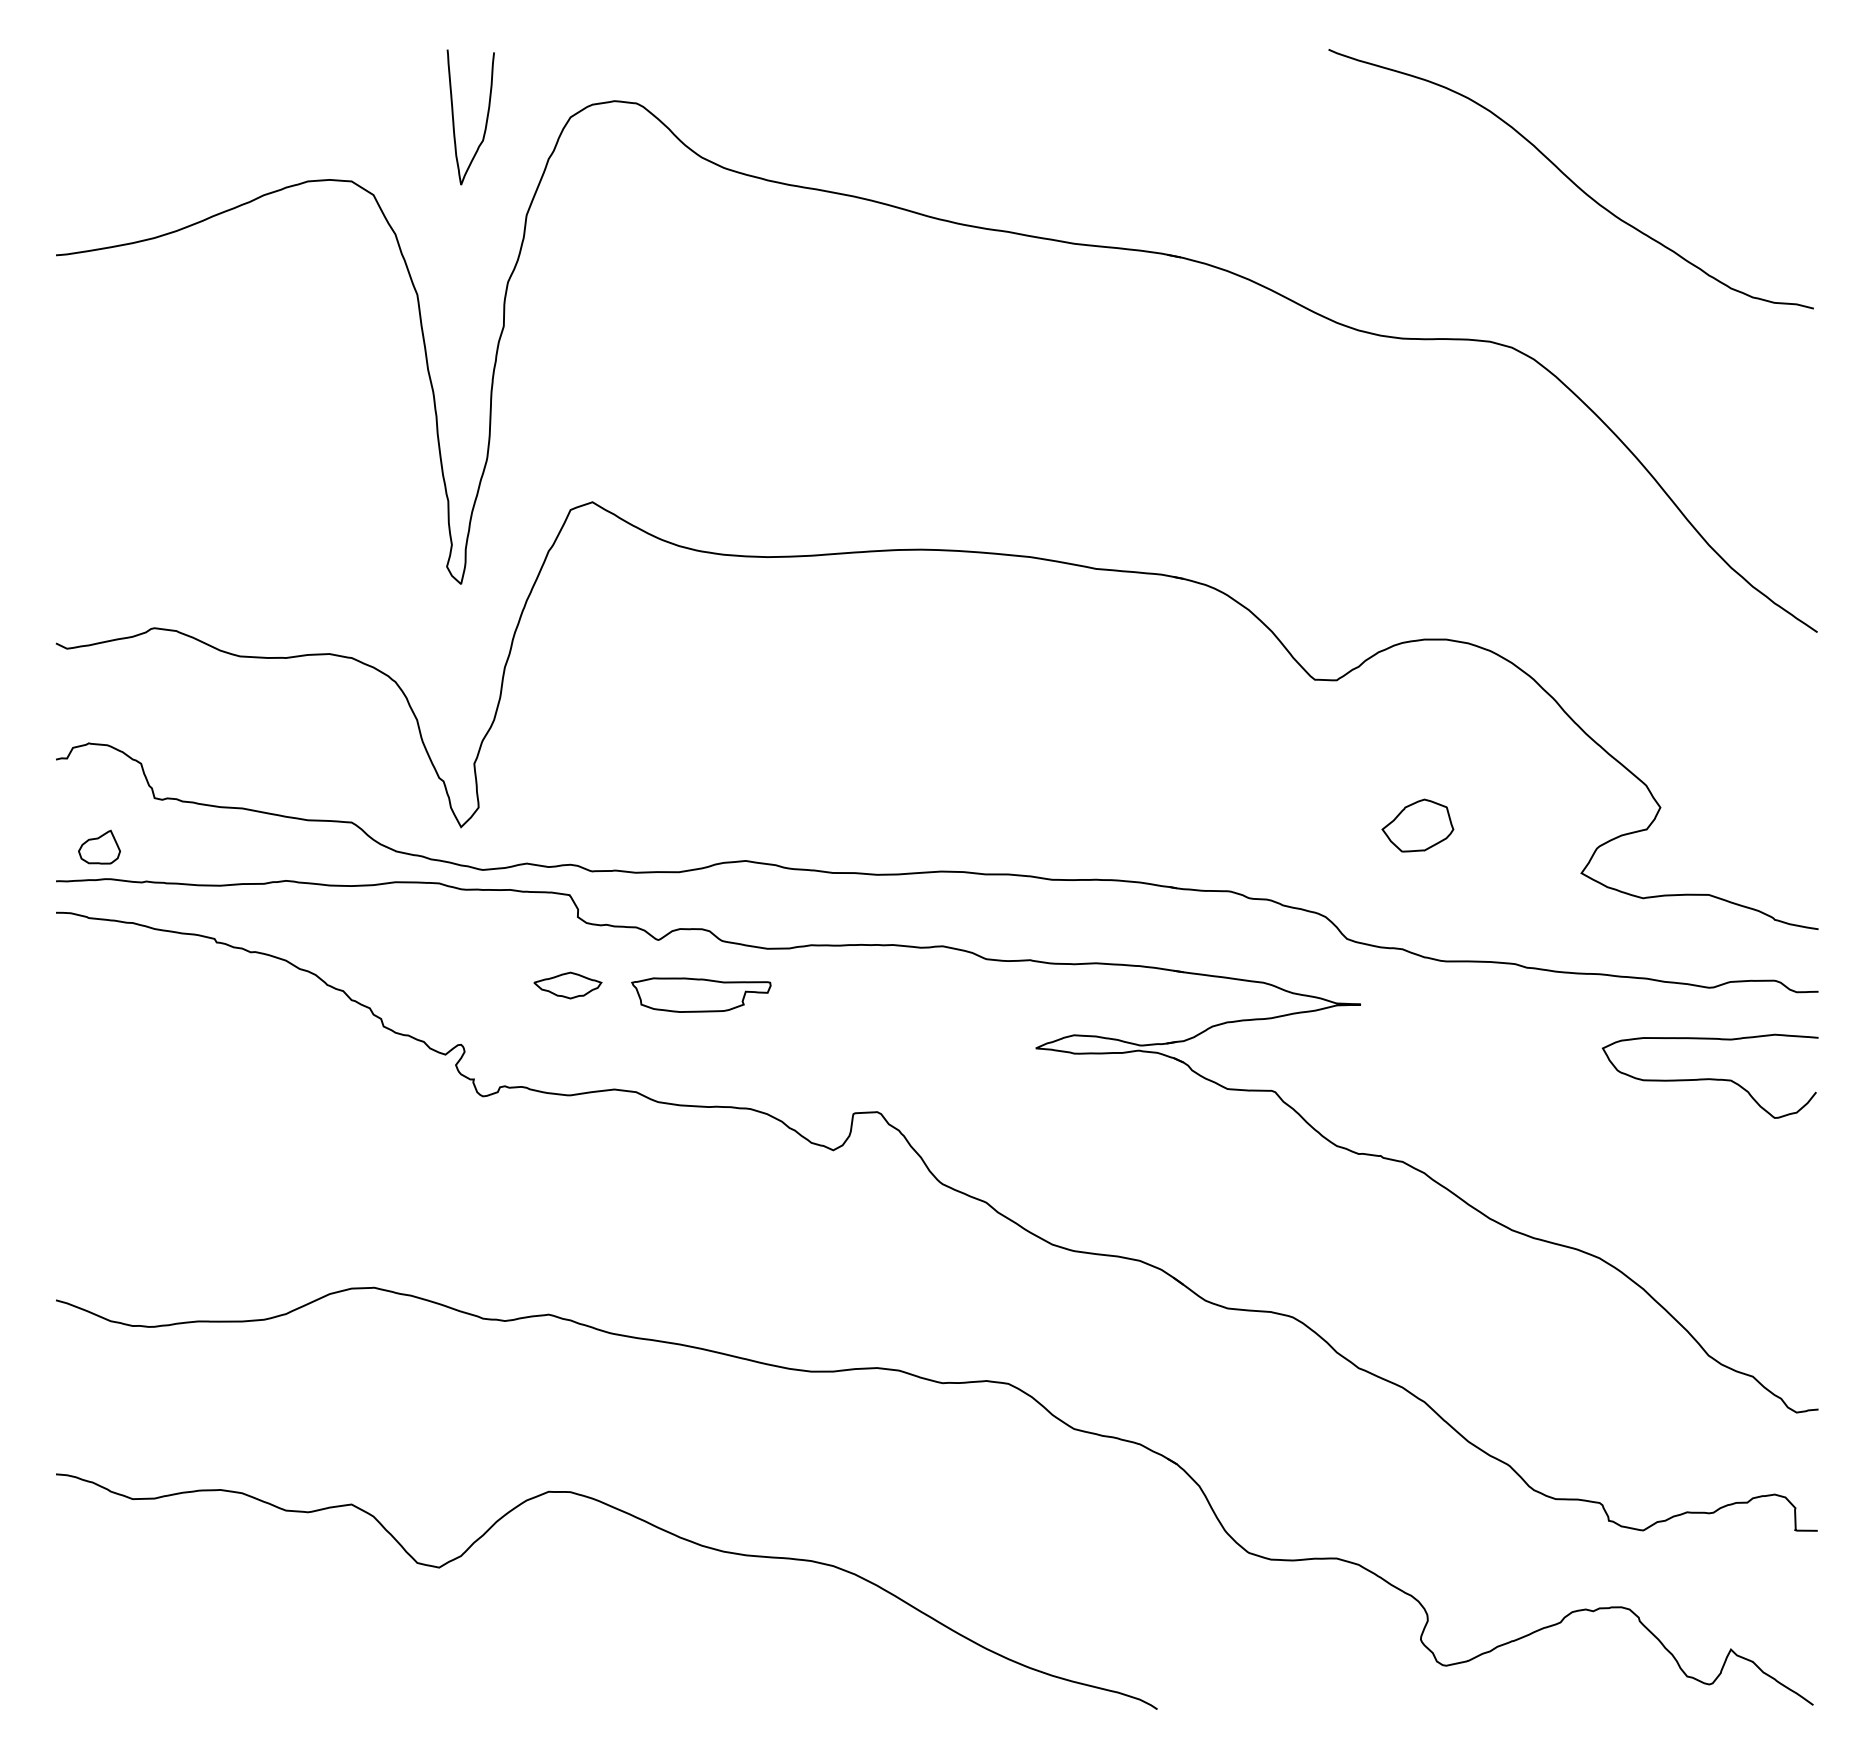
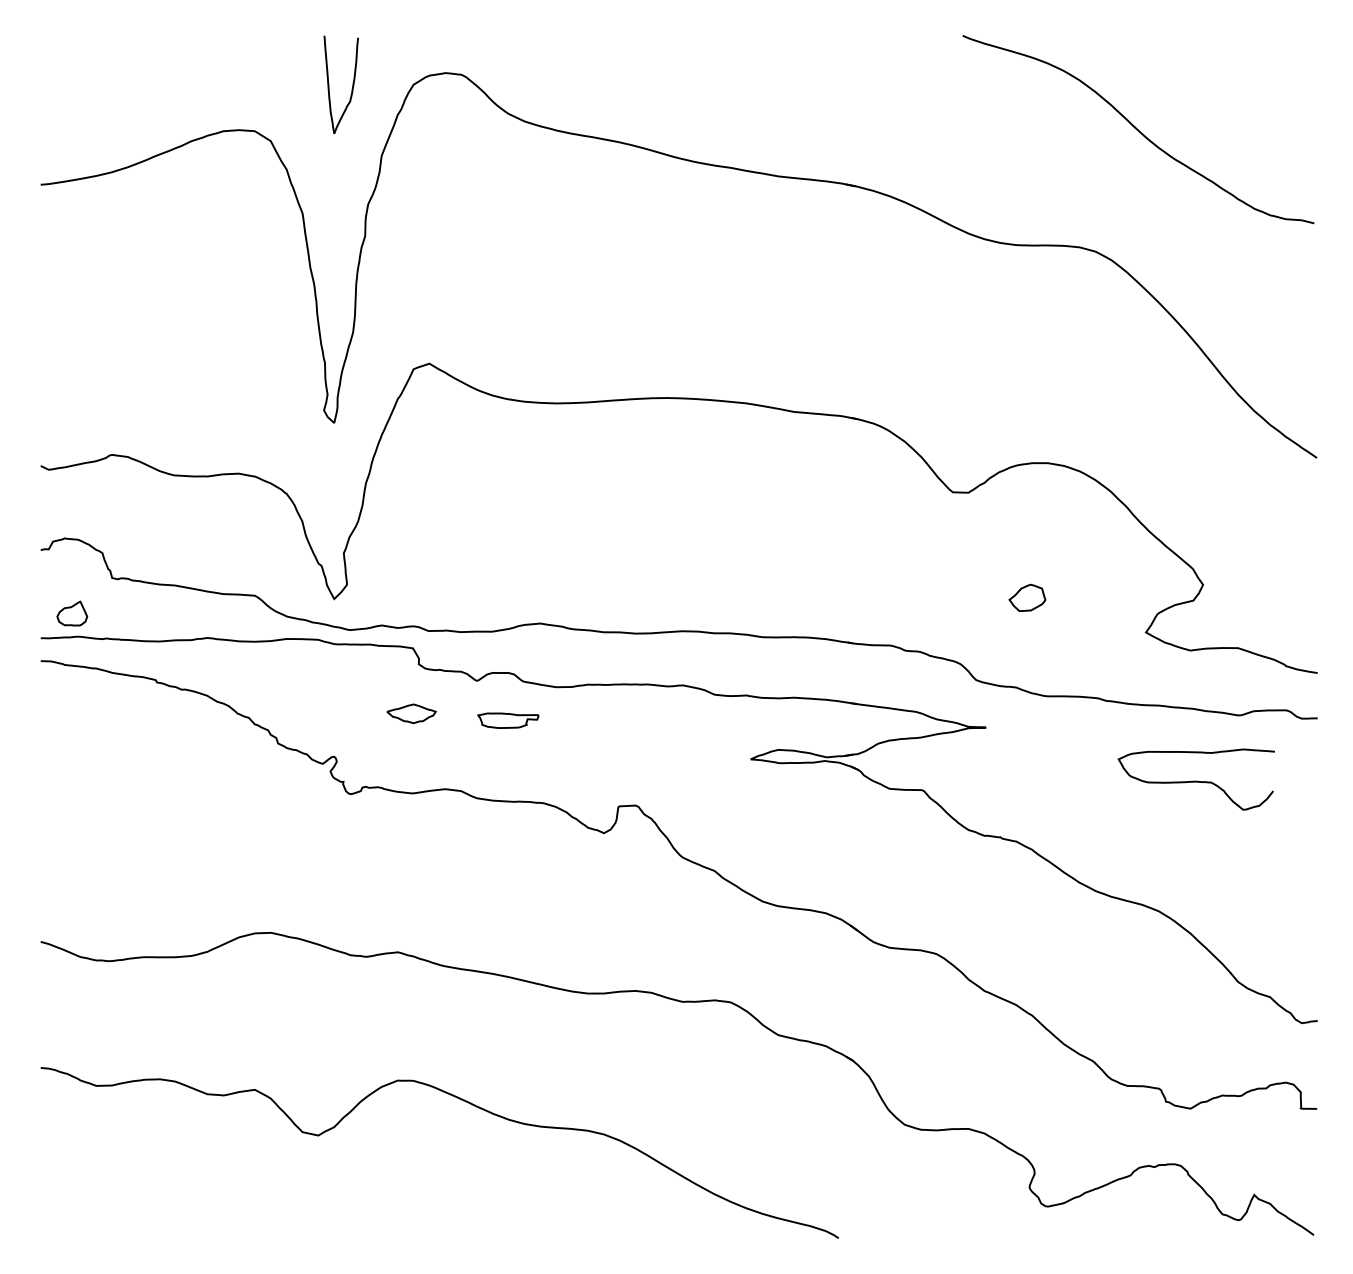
part: (1417, 825) -> (1027, 597), size x0.7
part: (701, 994) -> (508, 720), size x0.6
curve: (1709, 1078) -> (1195, 781), moved

